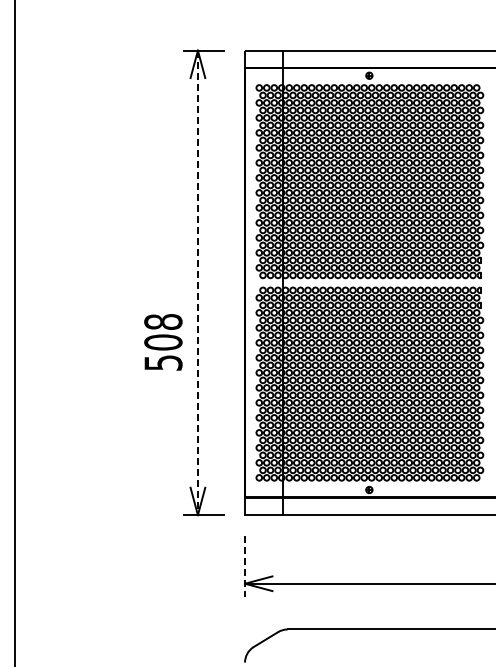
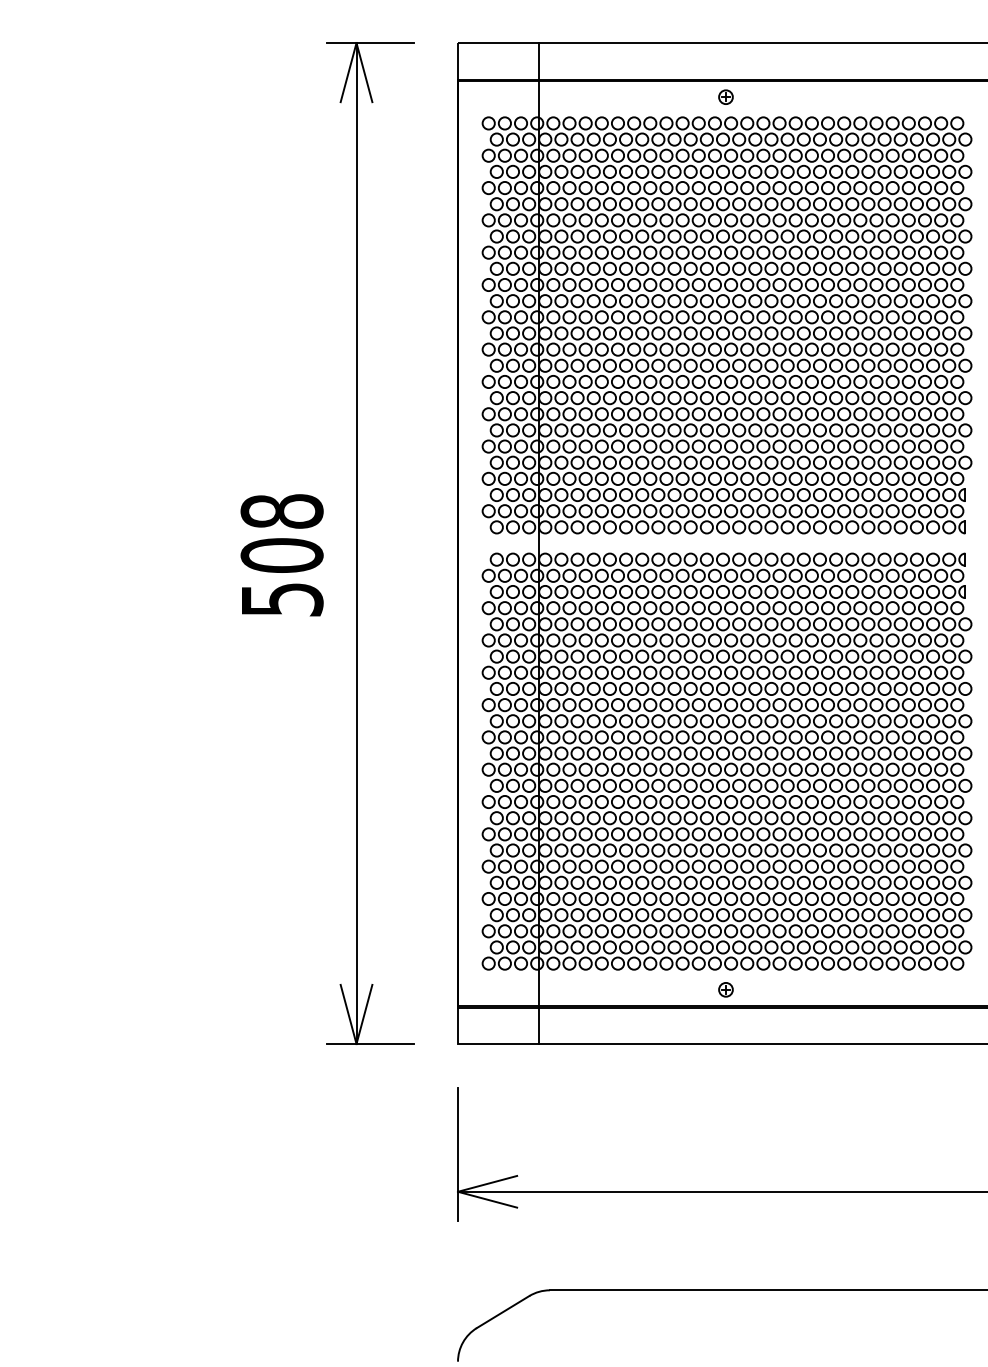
line: (197, 283) -> (355, 544), dashed -> solid
text: (163, 342) -> (282, 555), moved
line: (245, 566) -> (459, 1154), dashed -> solid

